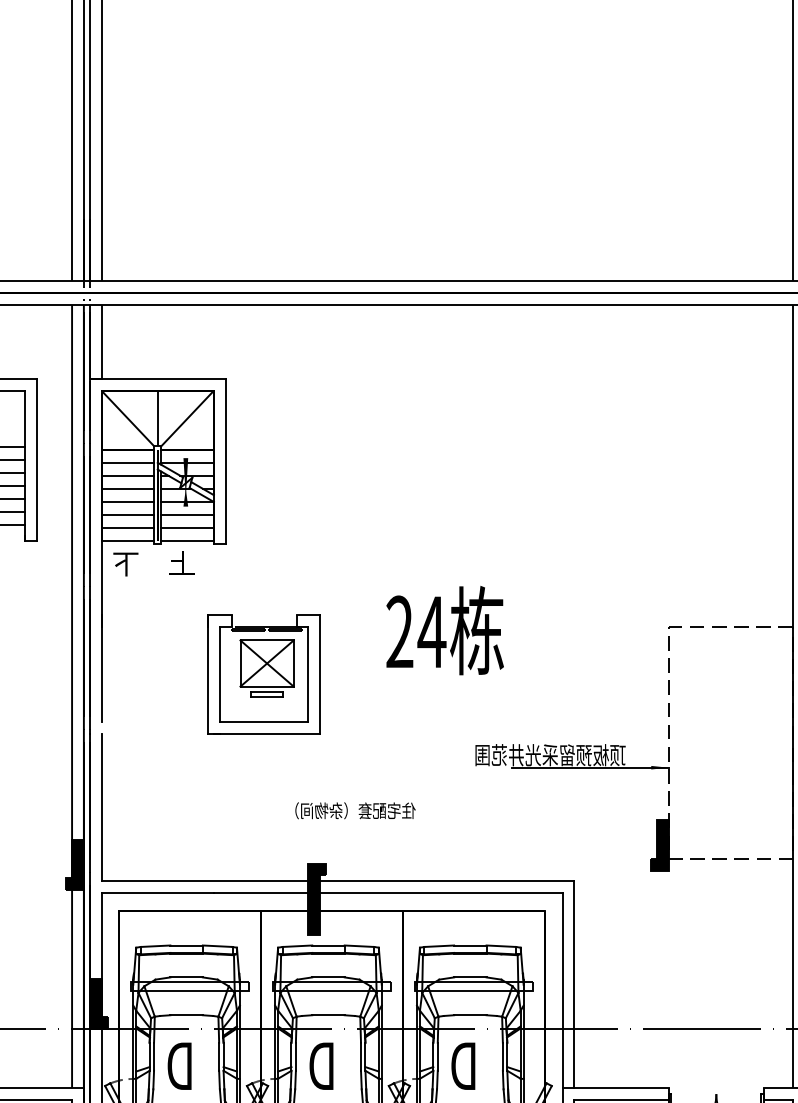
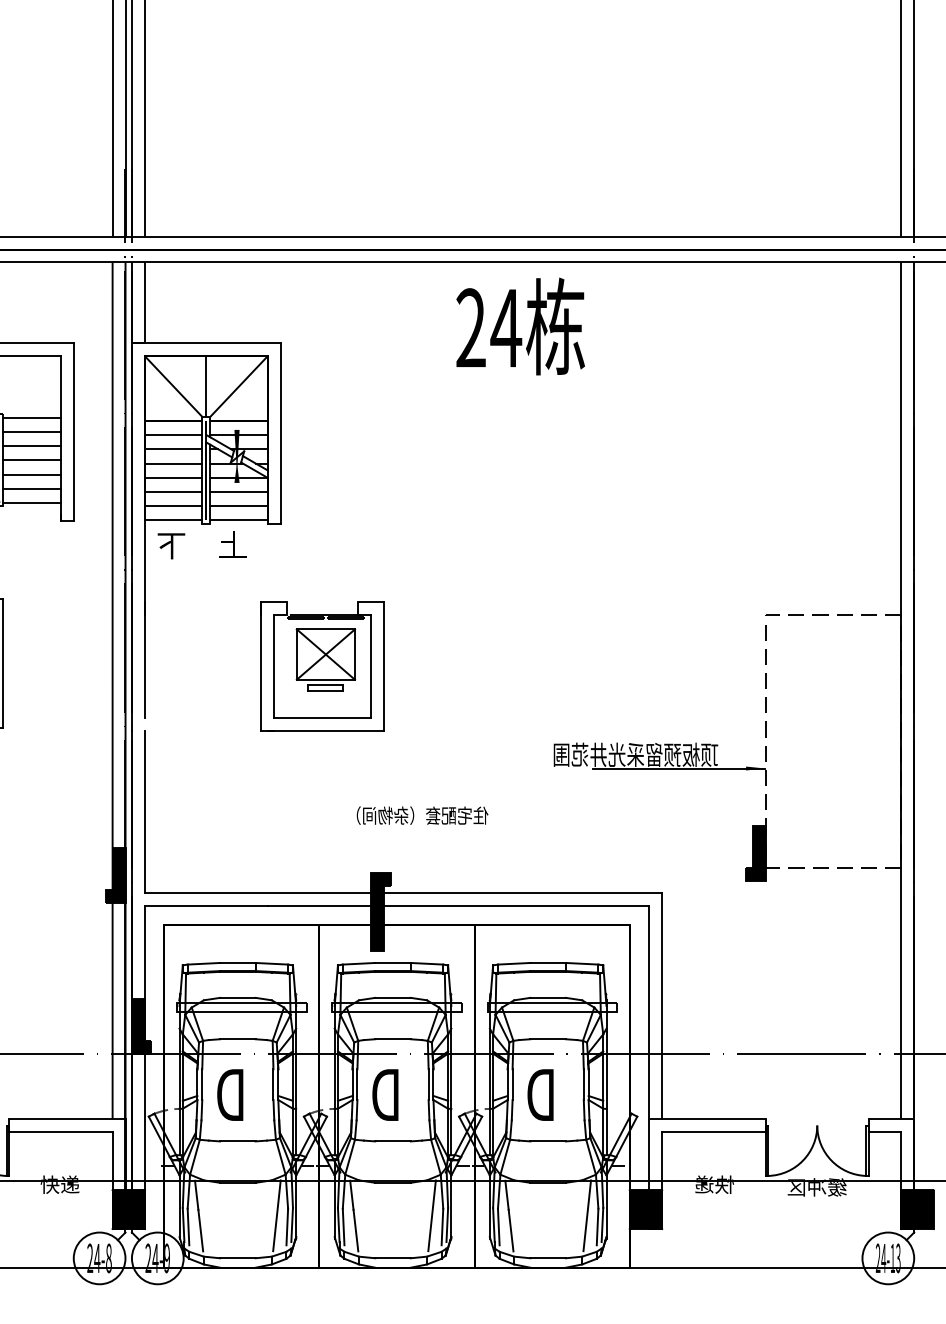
text: (445, 630) -> (520, 326), moved

